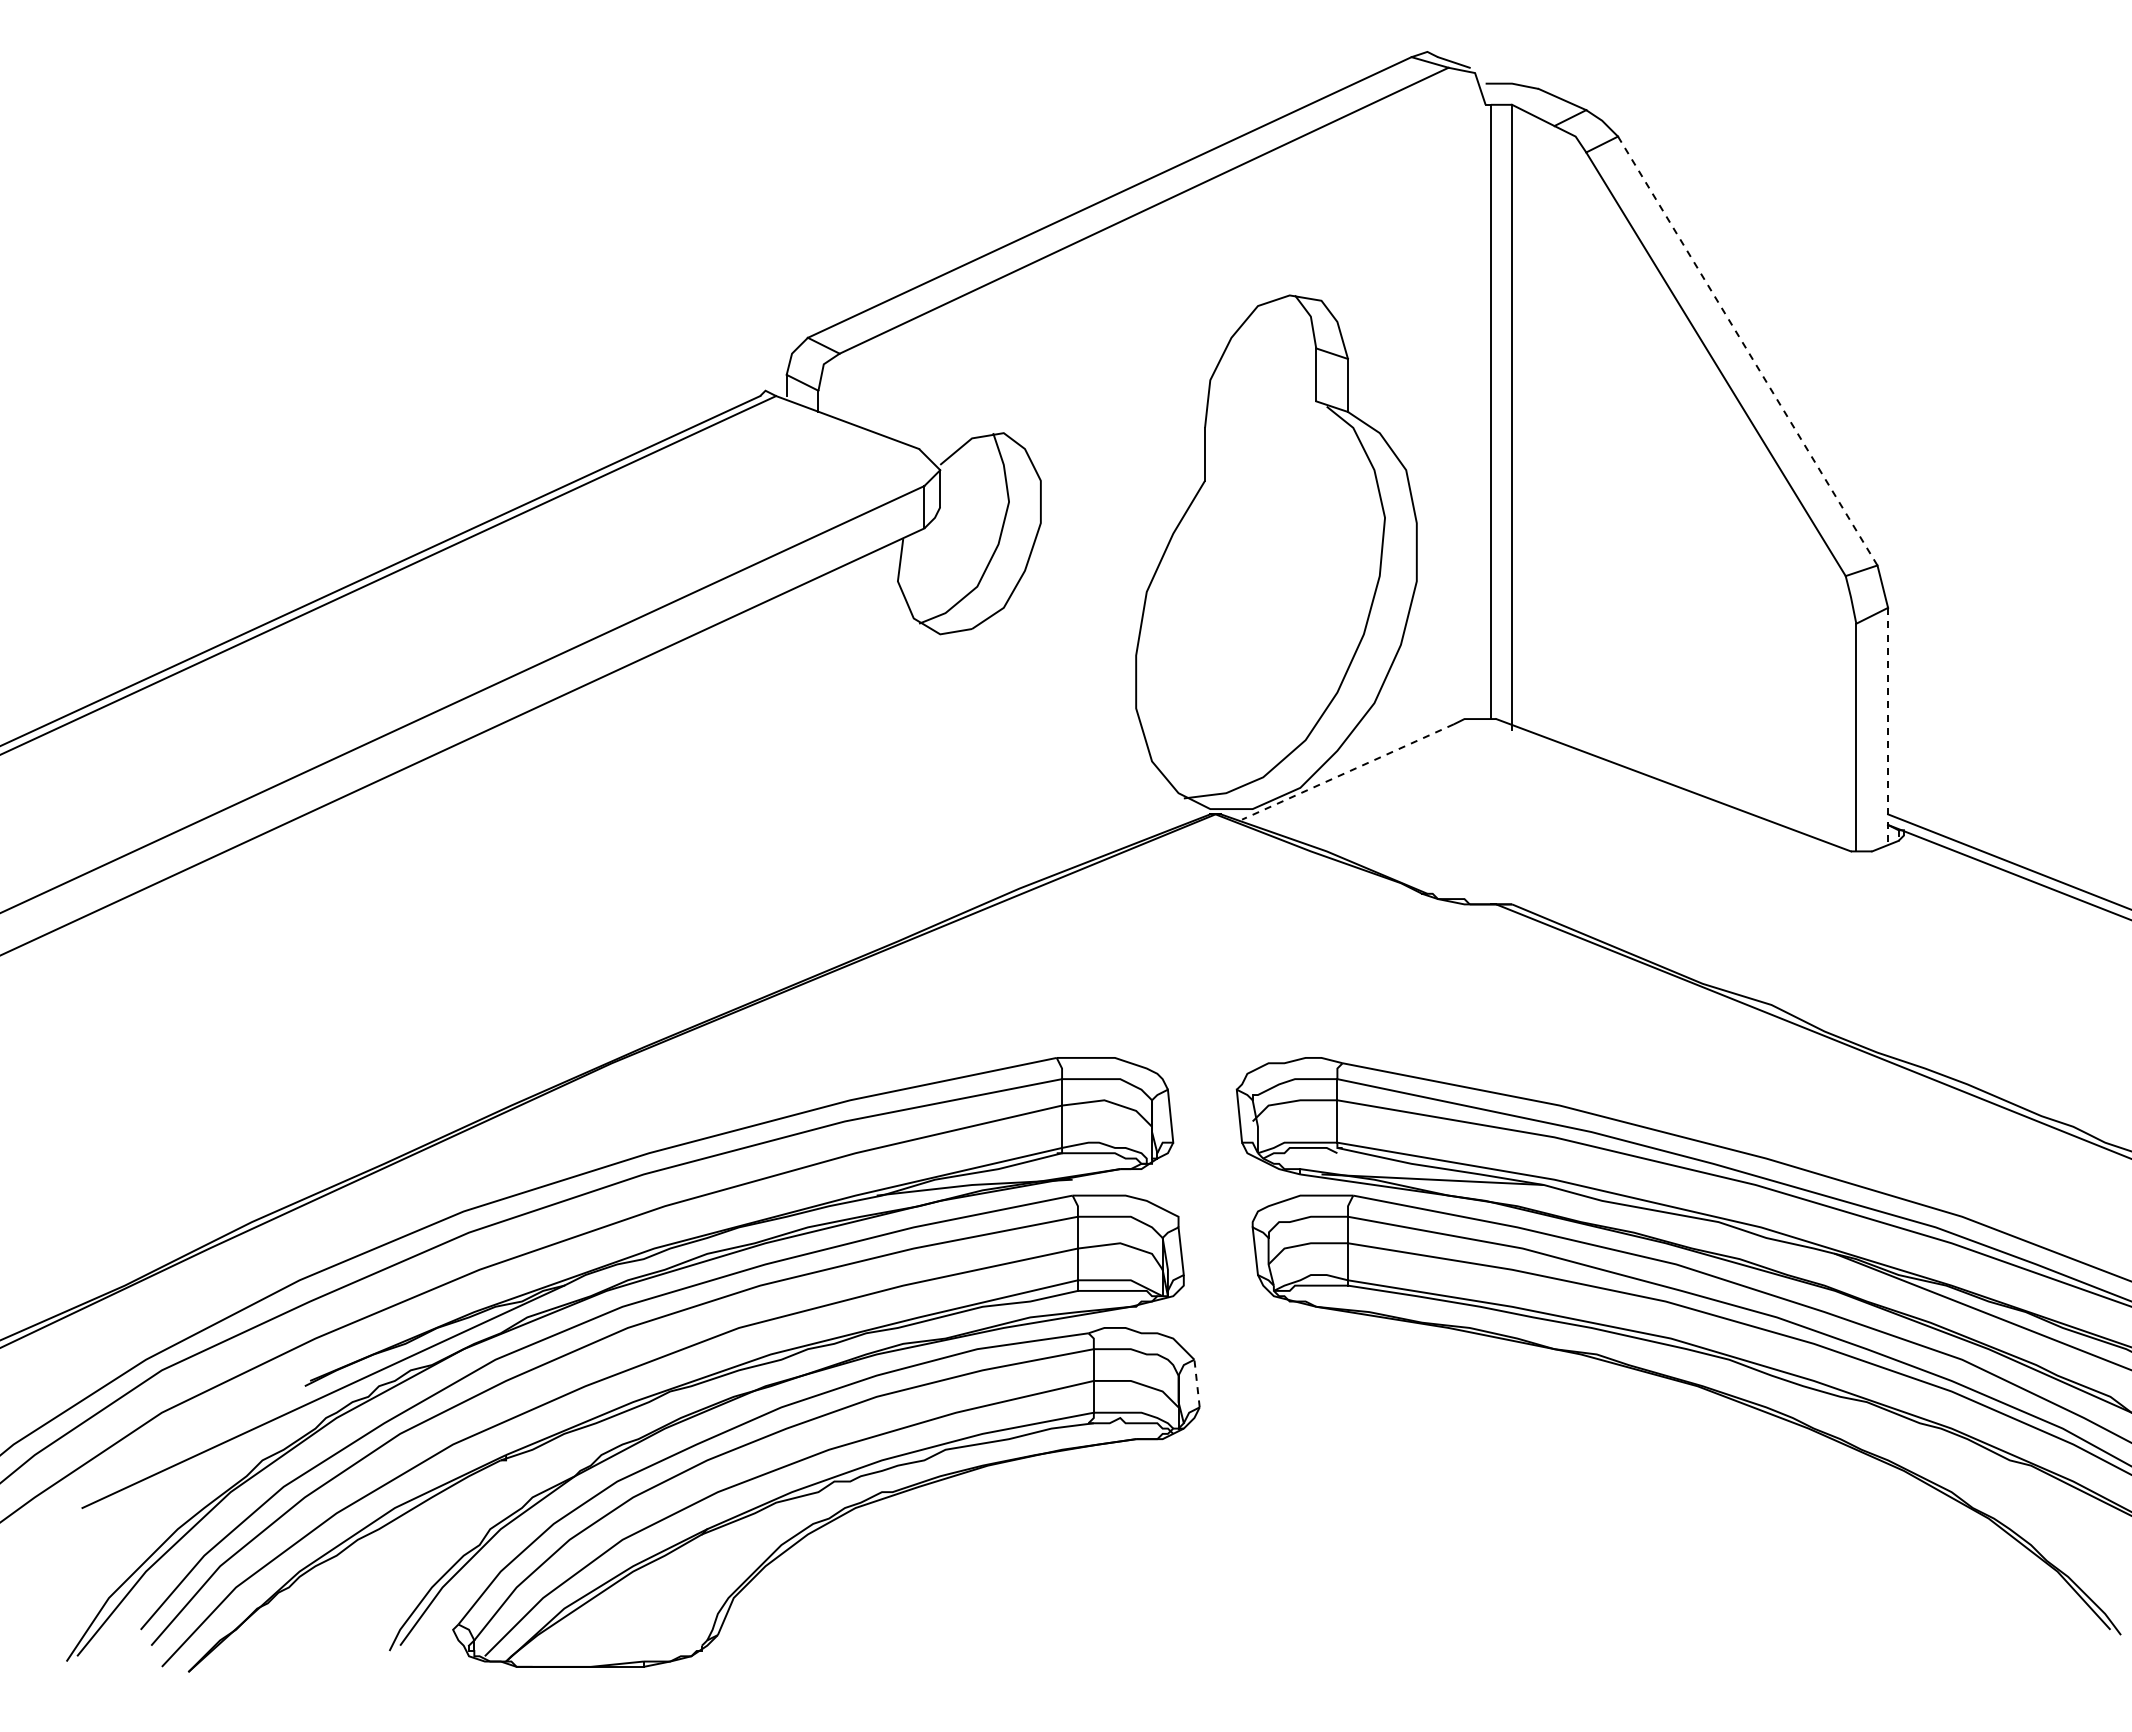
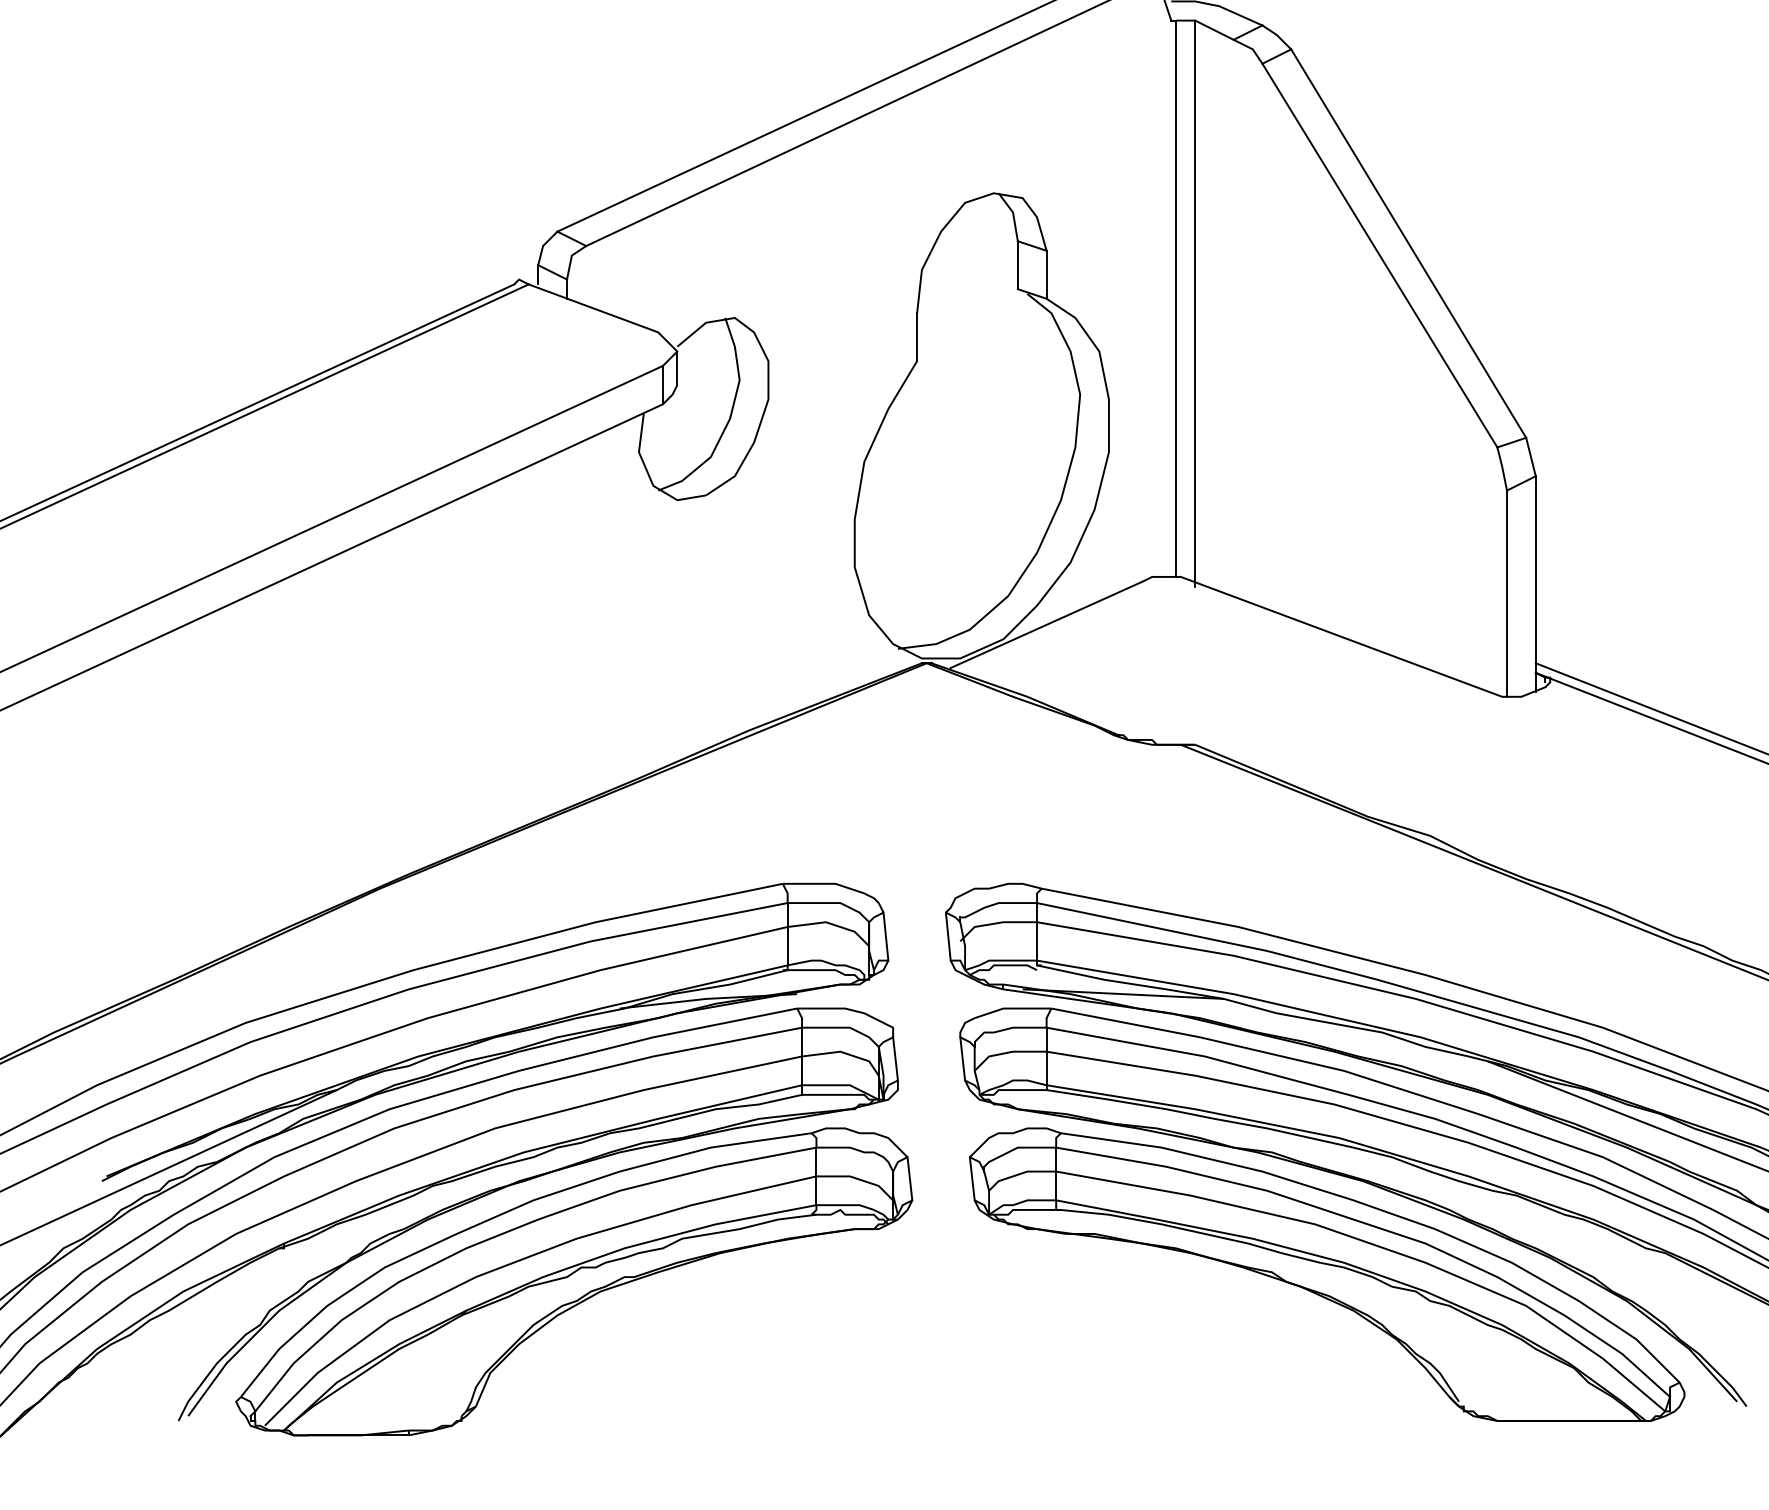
line: (1747, 351) -> (1408, 244), dashed -> solid
line: (1888, 727) -> (1536, 584), dashed -> solid
line: (1347, 772) -> (1046, 625), dashed -> solid
line: (1197, 1383) -> (910, 1178), dashed -> solid
part: (1657, 1489) -> (1326, 1274), added

